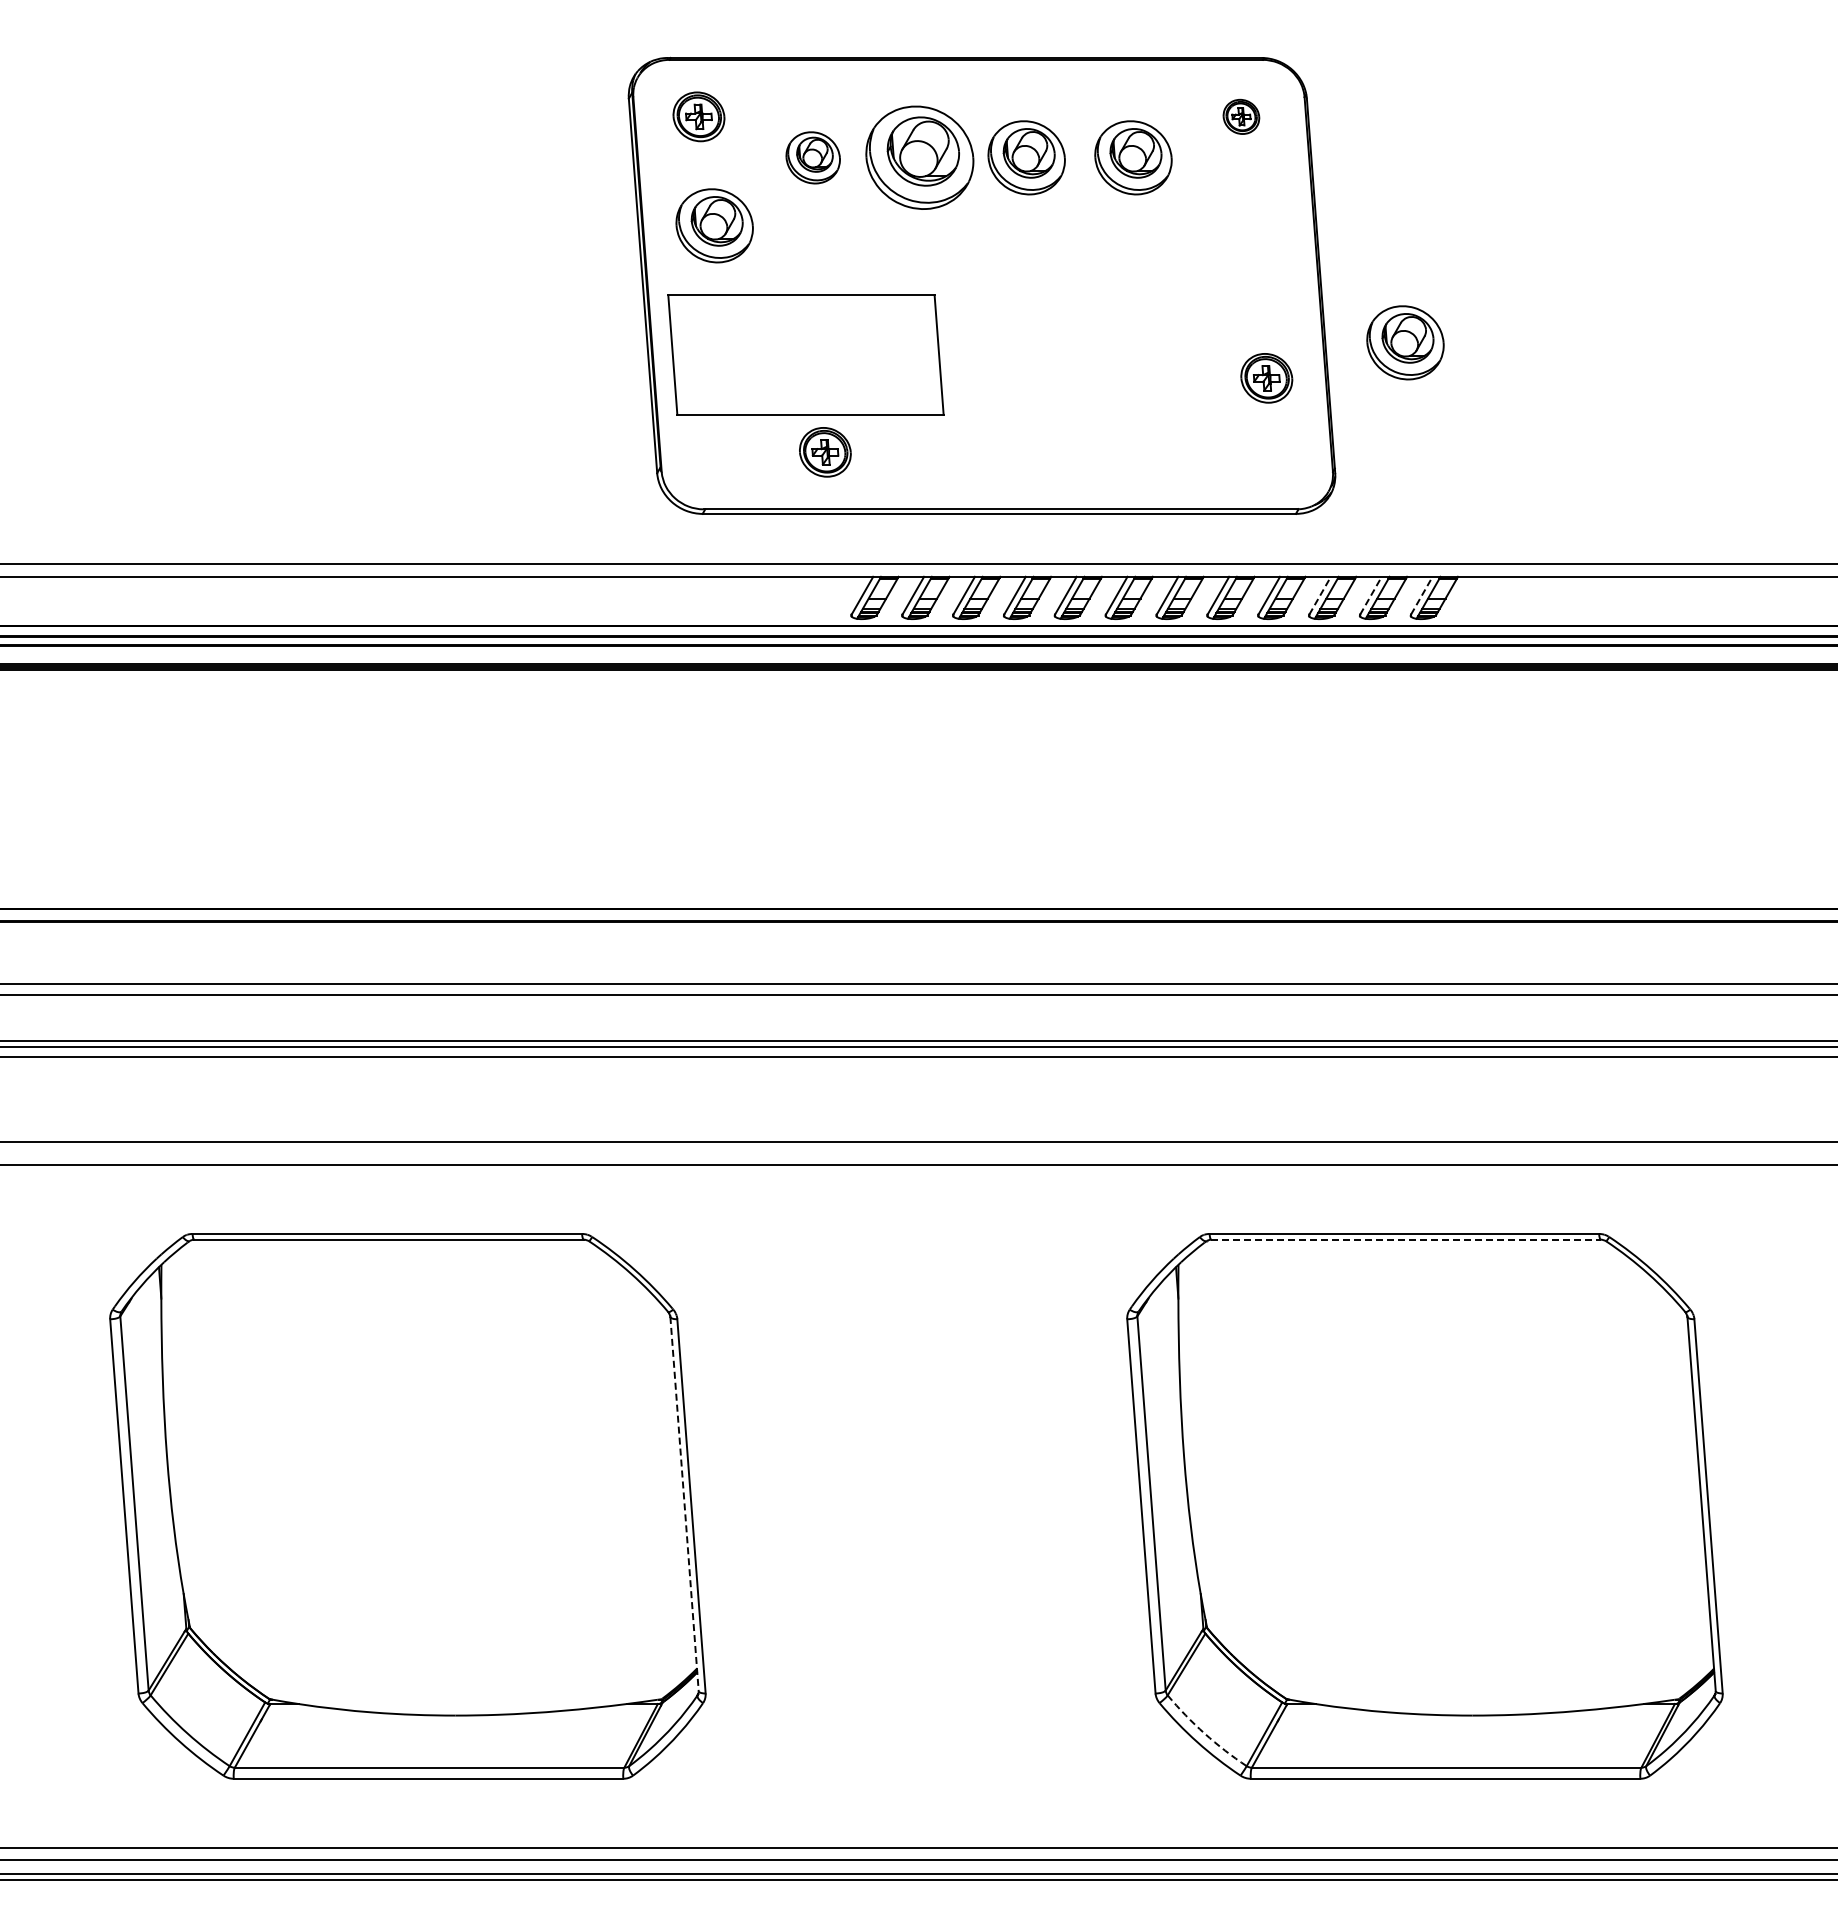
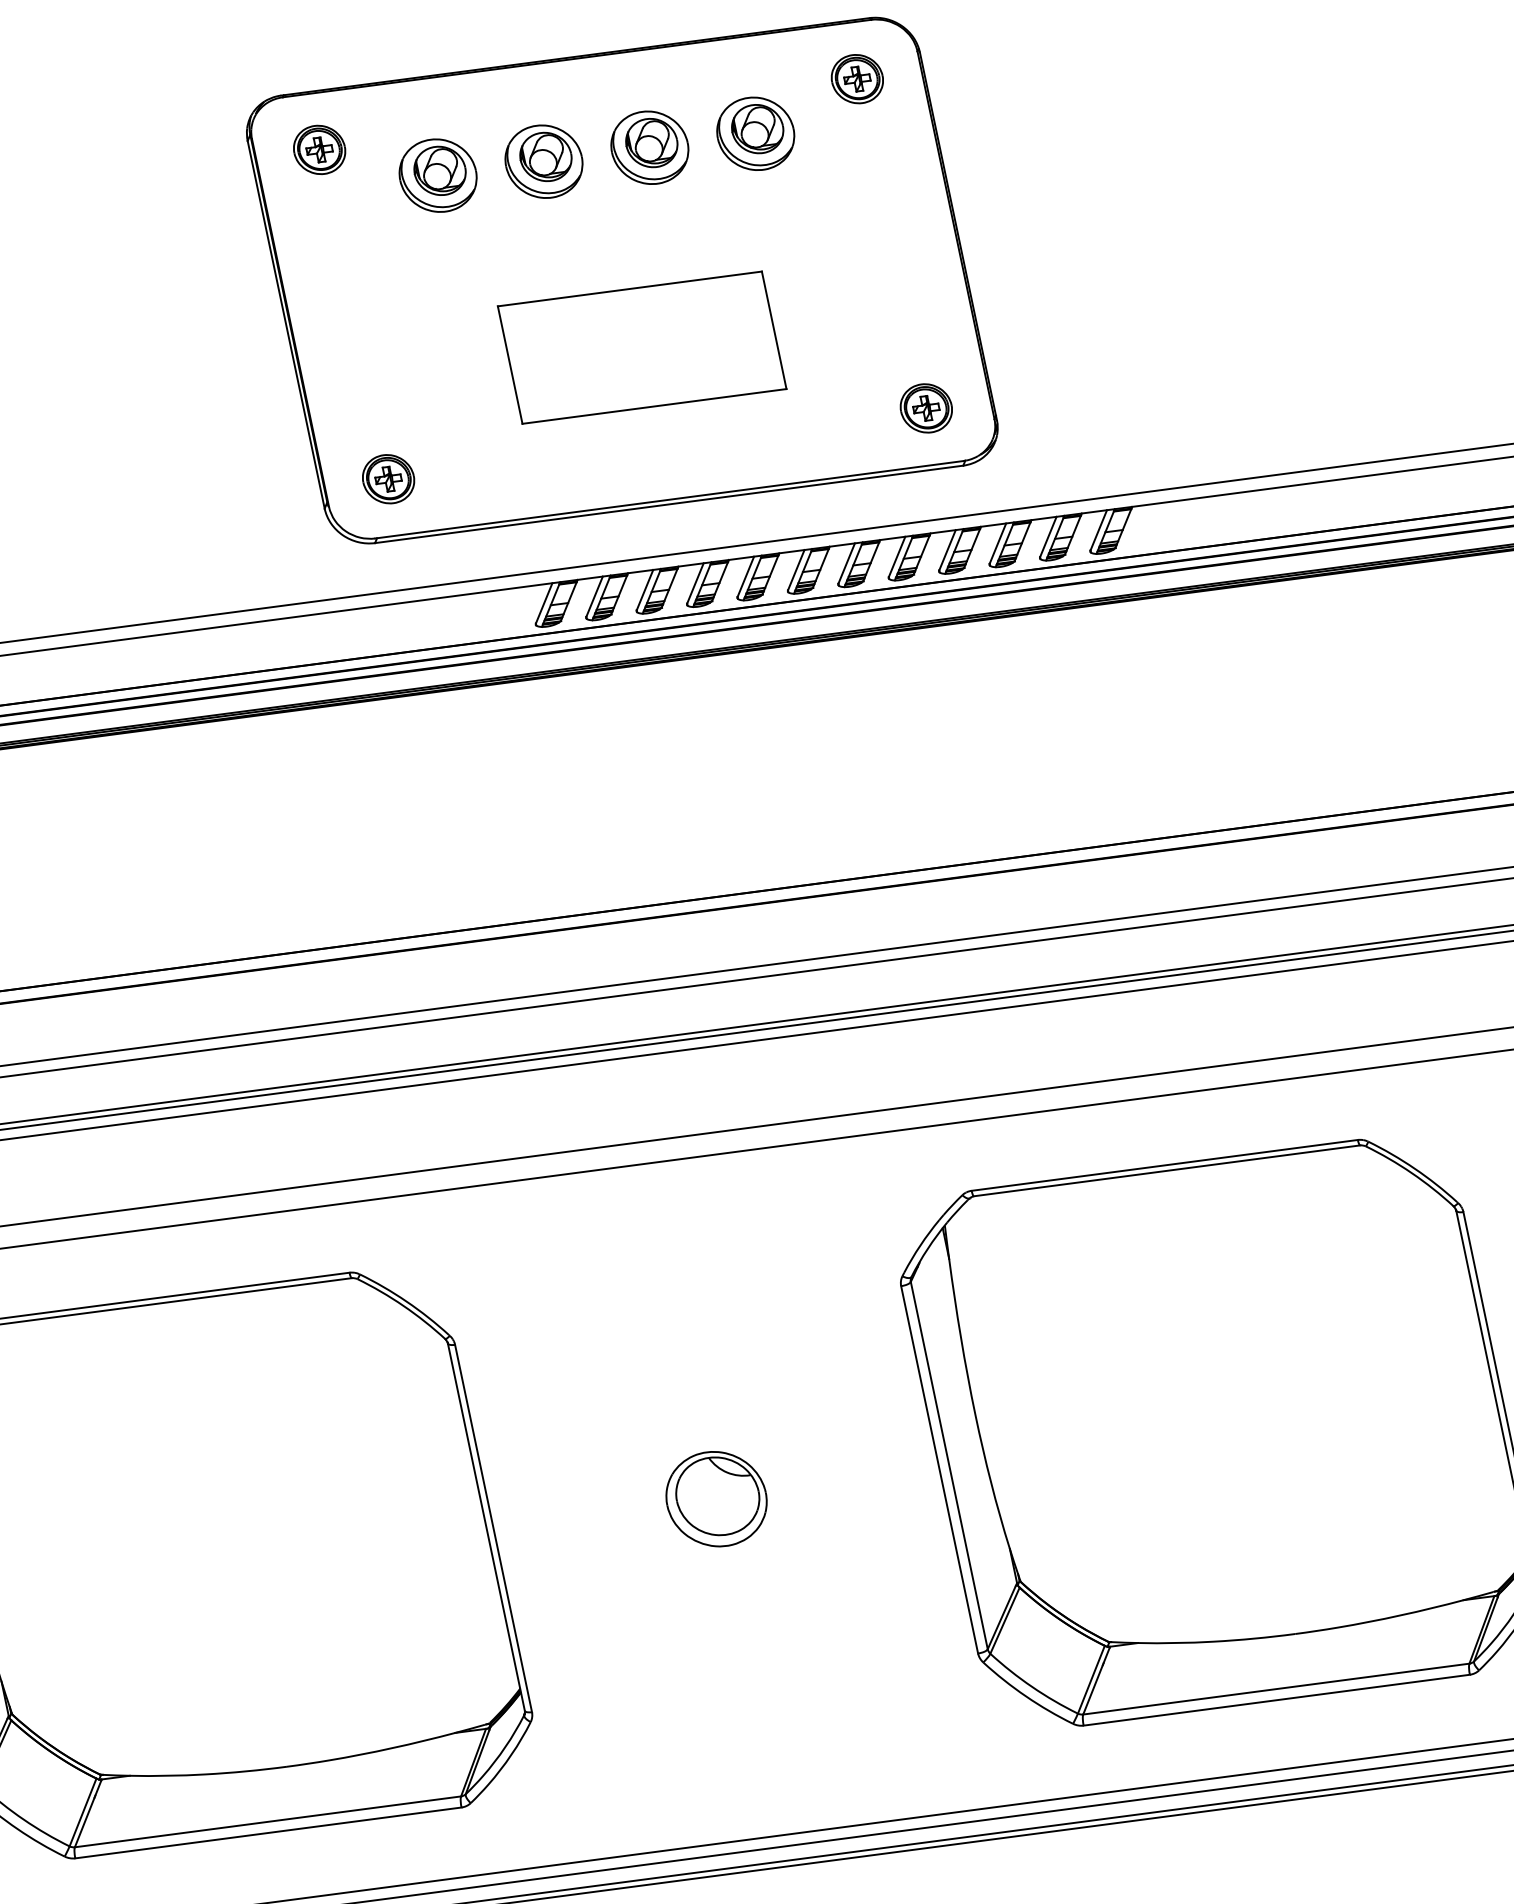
part: (1241, 116) -> (857, 78), size x1.43
part: (813, 157) -> (438, 175), size x1.43
part: (919, 157) -> (543, 161), size x0.71
part: (714, 225) -> (349, 255), removed
part: (1405, 342) -> (1049, 281), removed
part: (805, 354) -> (641, 347), moved
part: (1266, 378) -> (926, 408), moved
part: (825, 452) -> (388, 479), moved
line: (1320, 595) -> (998, 543), dashed -> solid
line: (1370, 595) -> (1047, 536), dashed -> solid
line: (1421, 595) -> (1098, 530), dashed -> solid
line: (1406, 1239) -> (1167, 1170), dashed -> solid
line: (684, 1504) -> (486, 1527), dashed -> solid
part: (916, 1505) -> (716, 1498), added
arc: (1204, 1733) -> (1031, 1686), dashed -> solid

